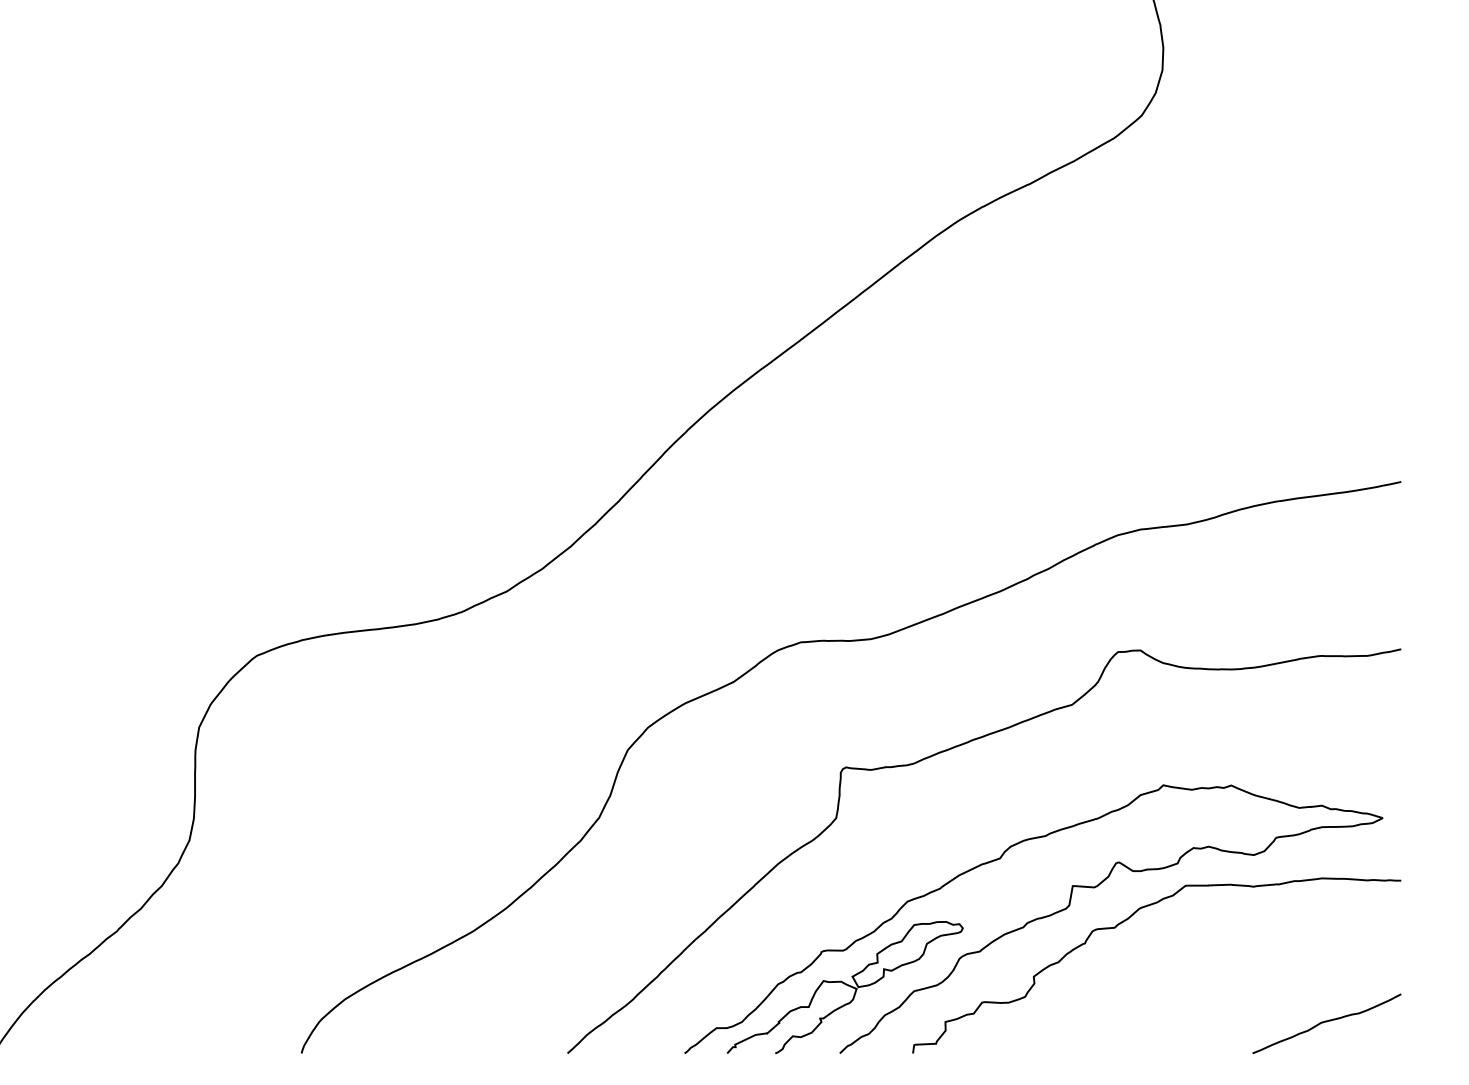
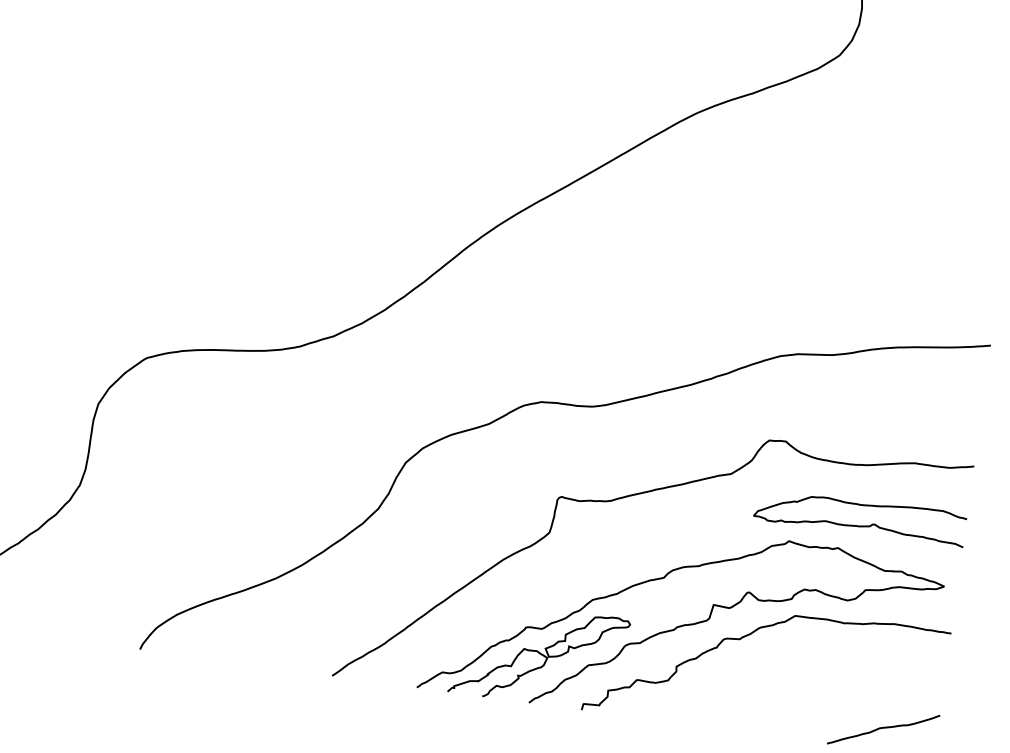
curve: (1259, 750) -> (861, 525), added

